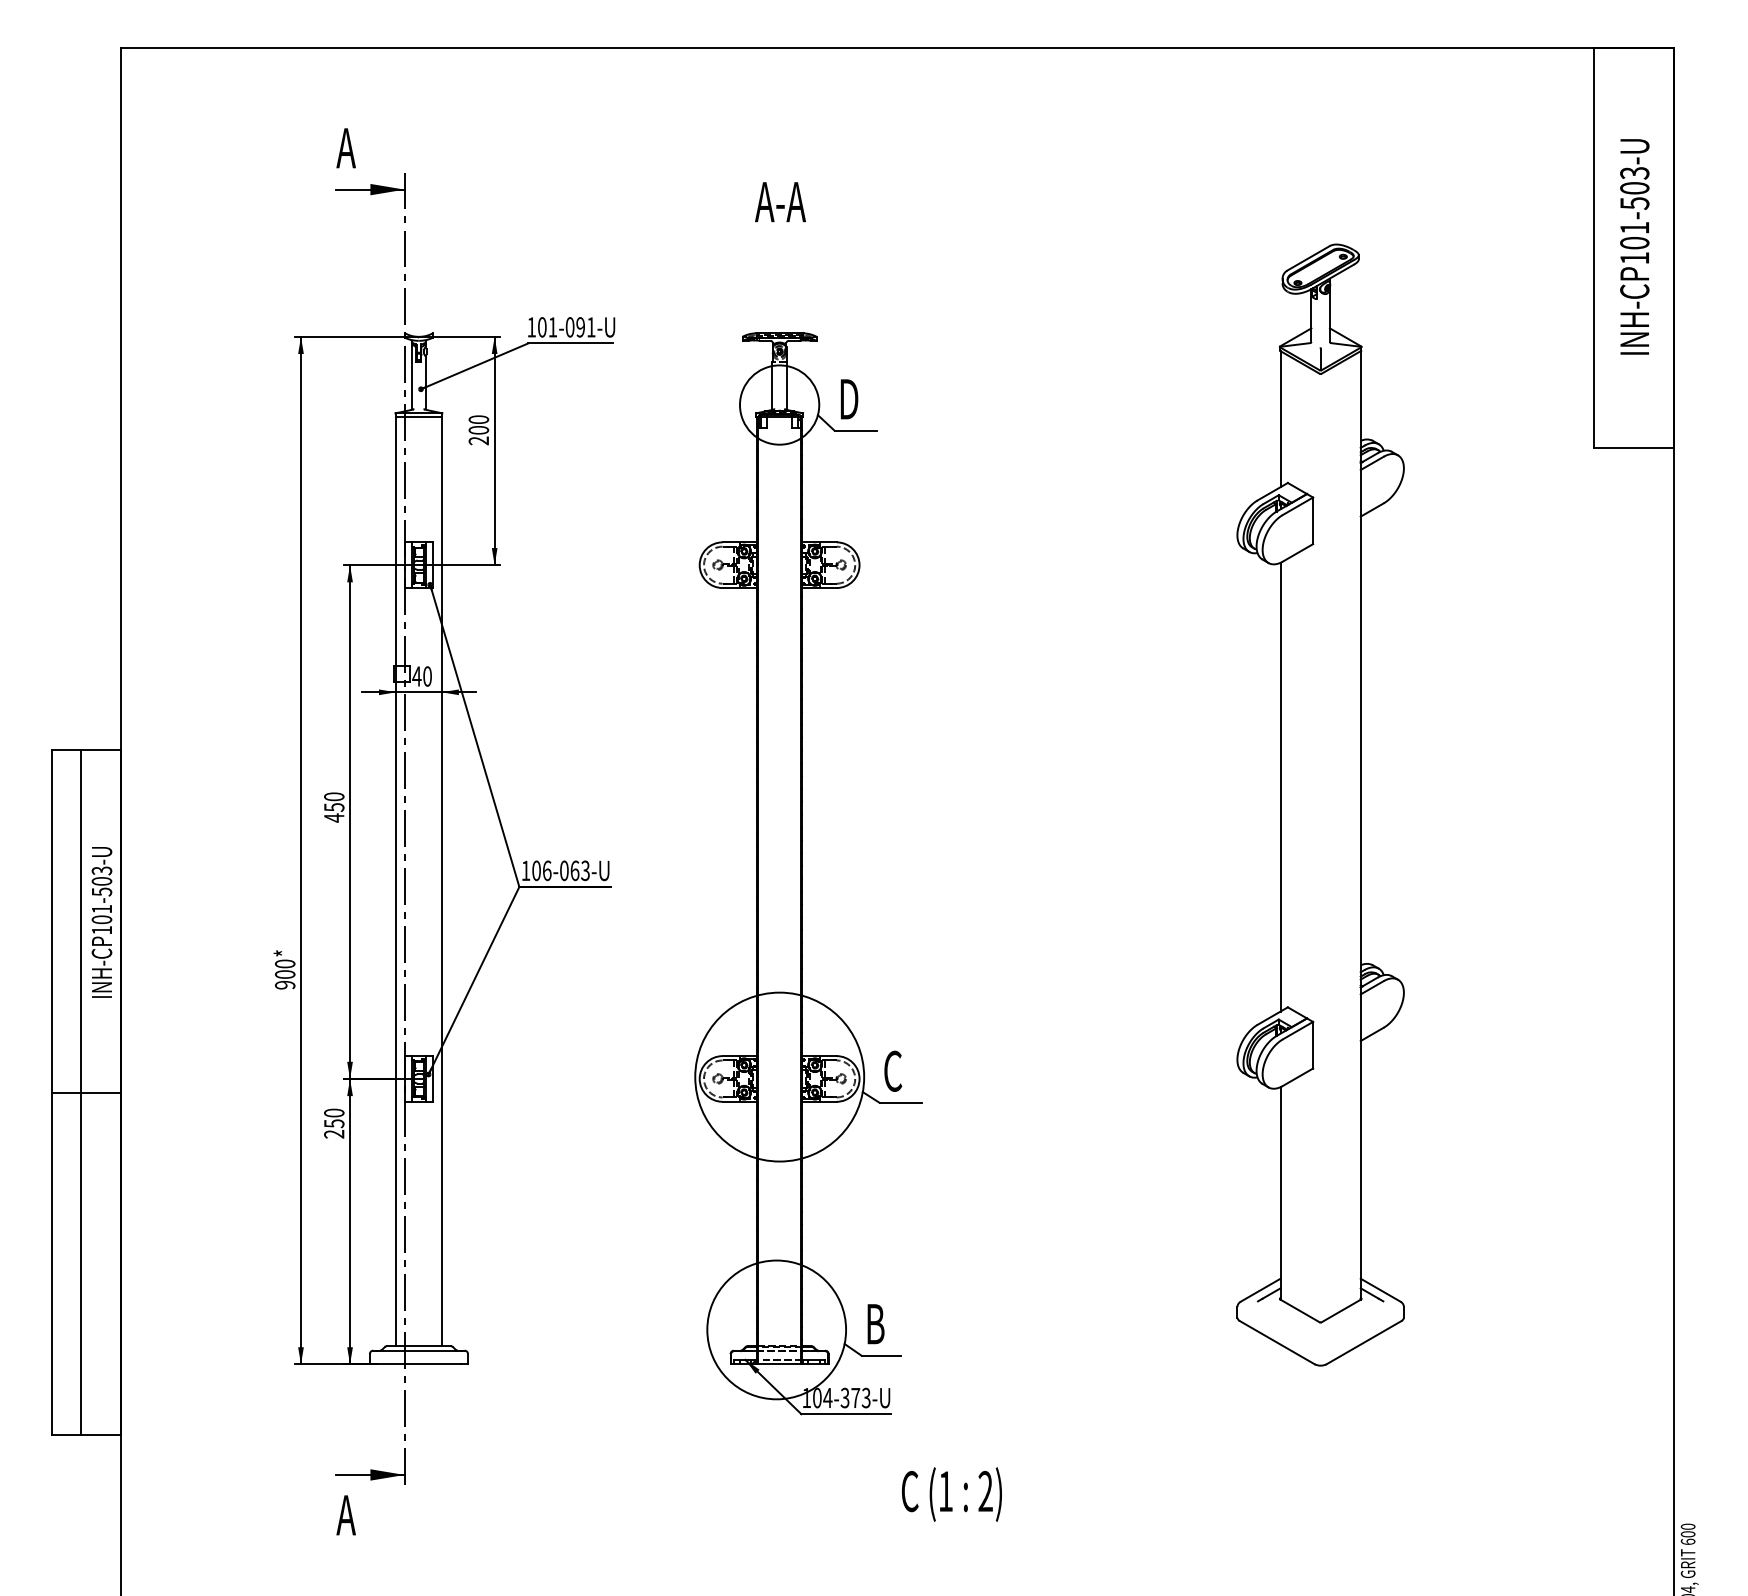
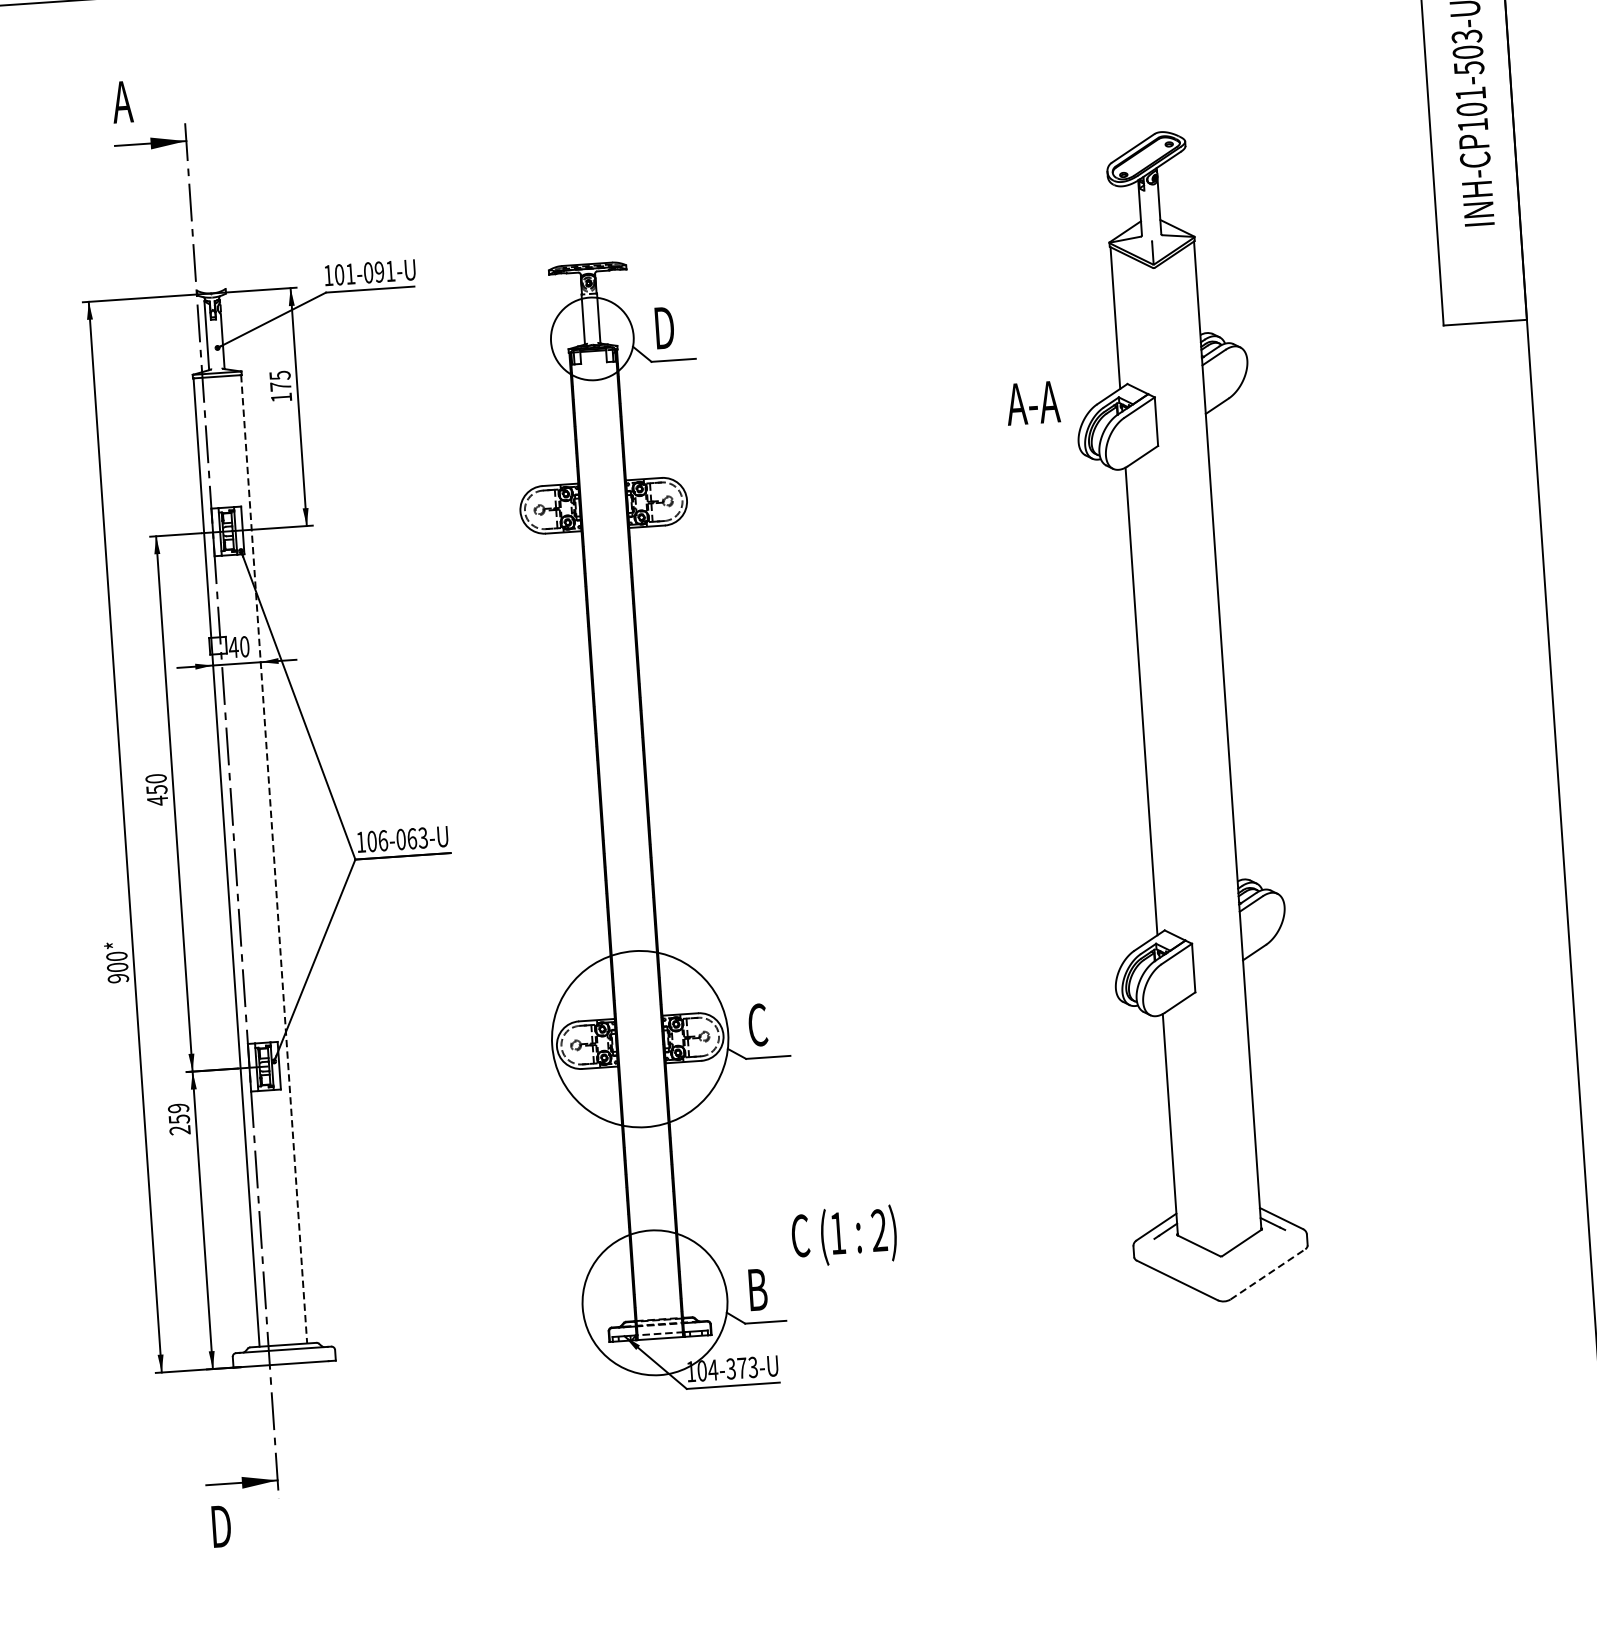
text: (780, 202) -> (1033, 403), moved
text: (478, 430) -> (280, 386), 200 -> 175
line: (441, 881) -> (273, 859), solid -> dashed
text: (334, 1112) -> (178, 1107), 250 -> 259
line: (1364, 1342) -> (1268, 1274), solid -> dashed
text: (951, 1494) -> (843, 1236), moved
text: (346, 1515) -> (219, 1526), A -> D

